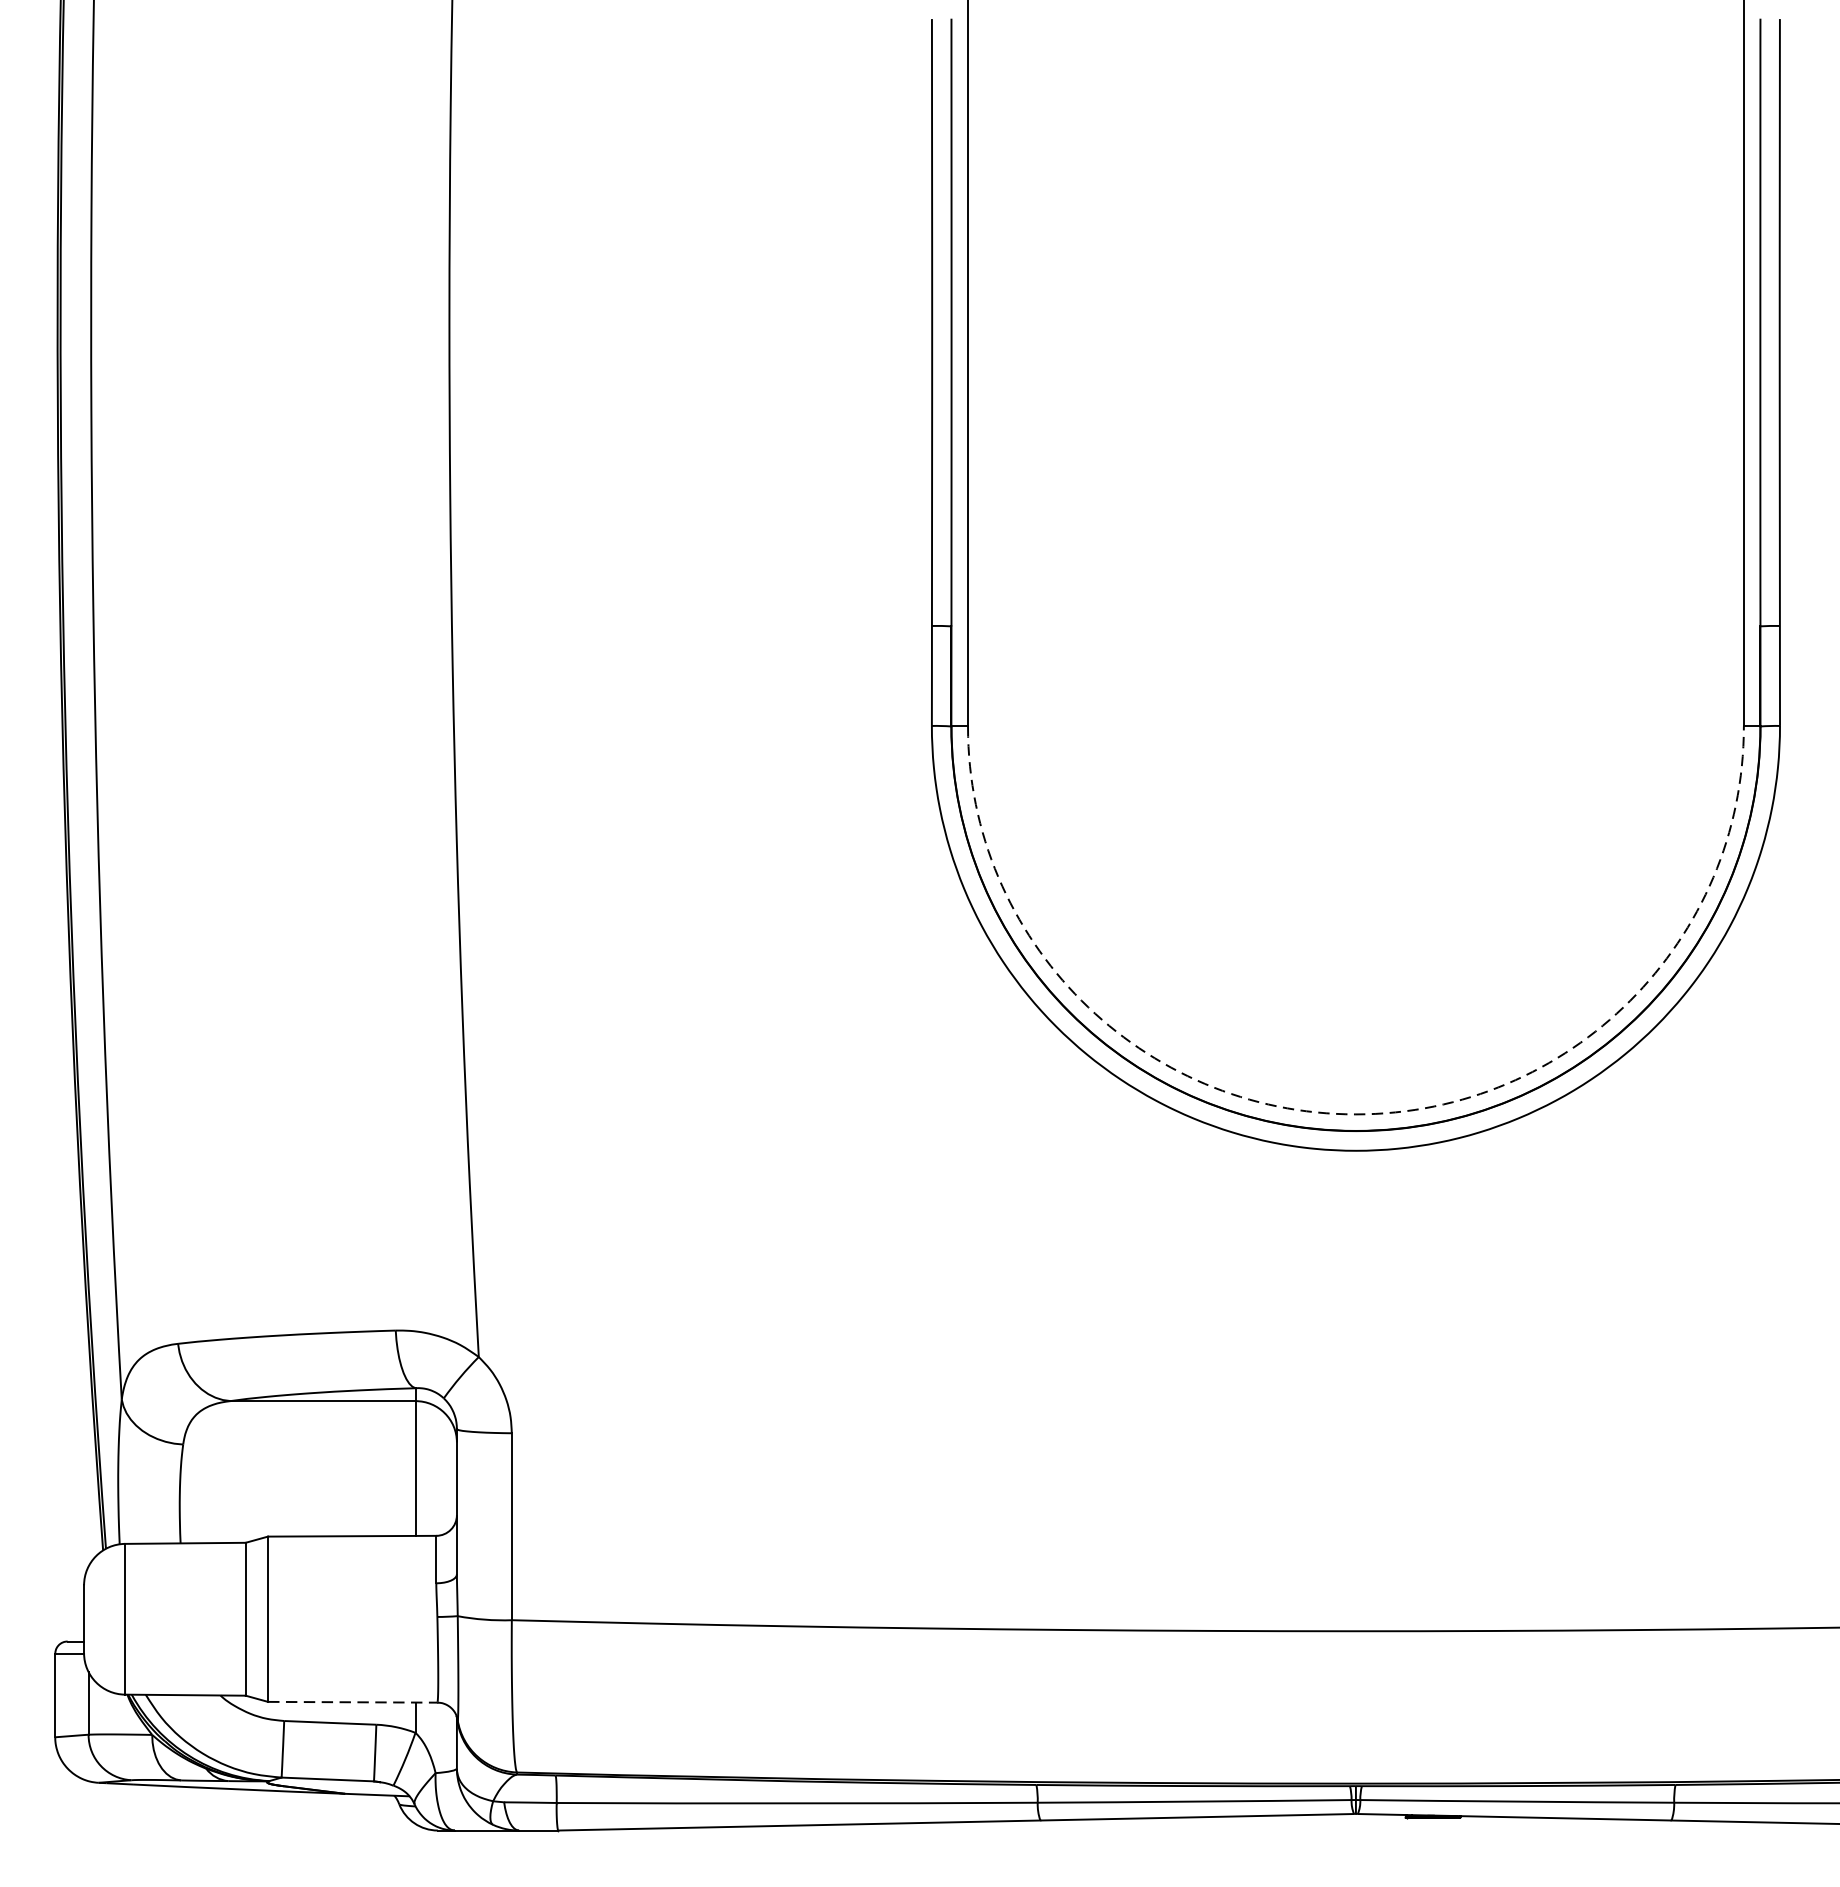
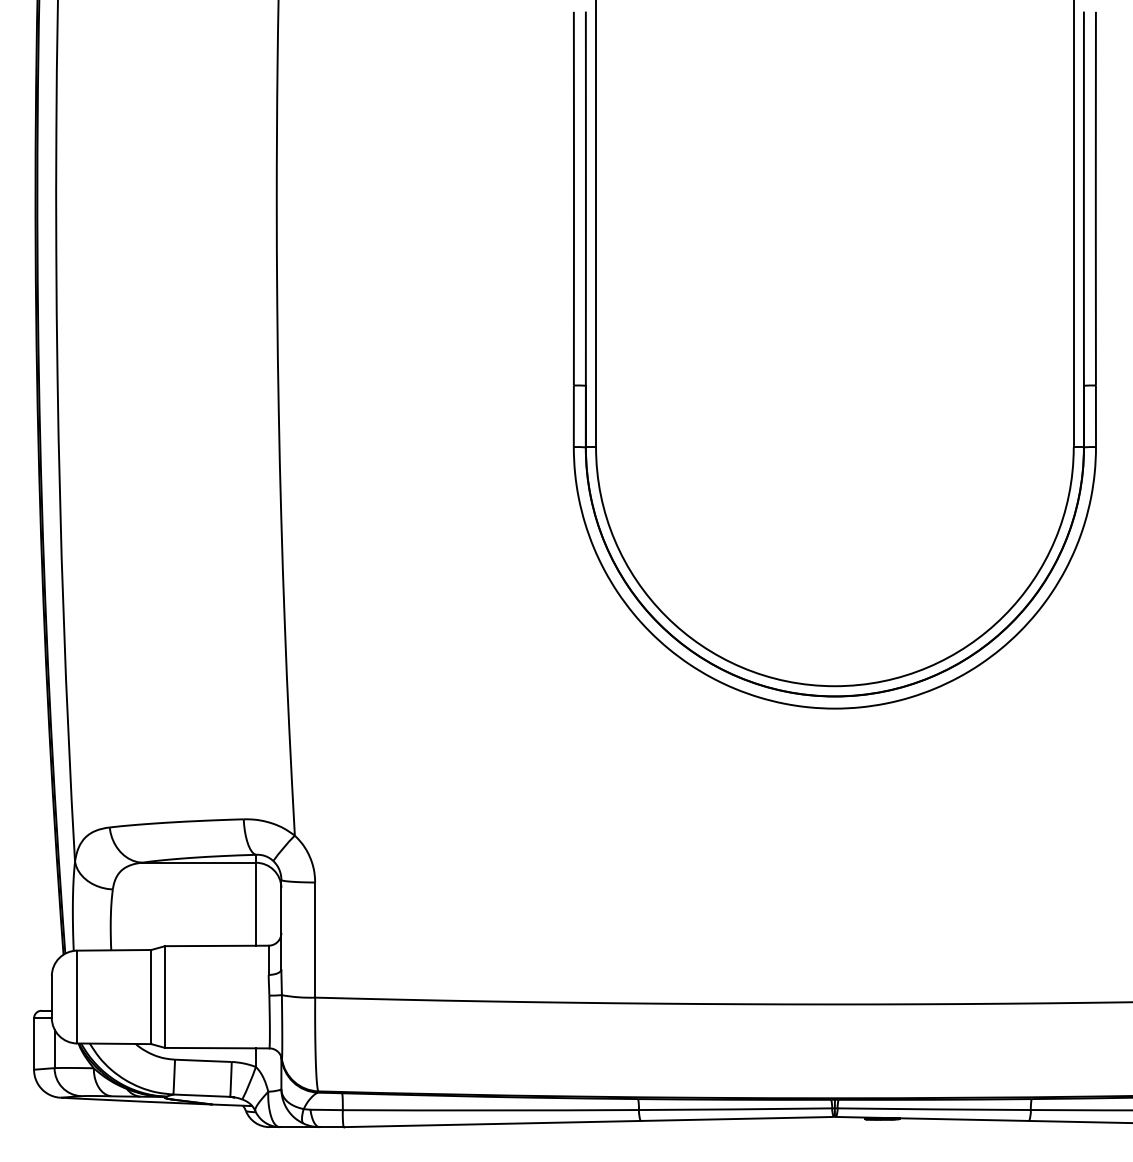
arc: (1355, 1114) -> (834, 686), dashed -> solid
line: (353, 1702) -> (217, 1048), dashed -> solid

